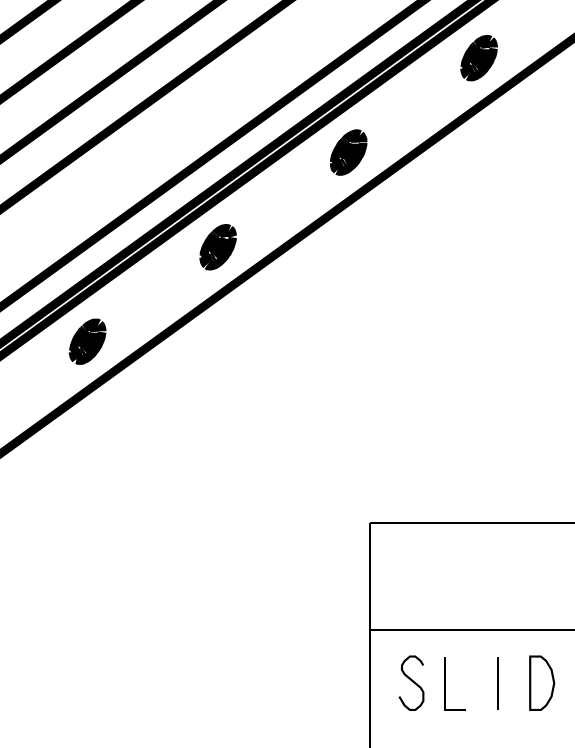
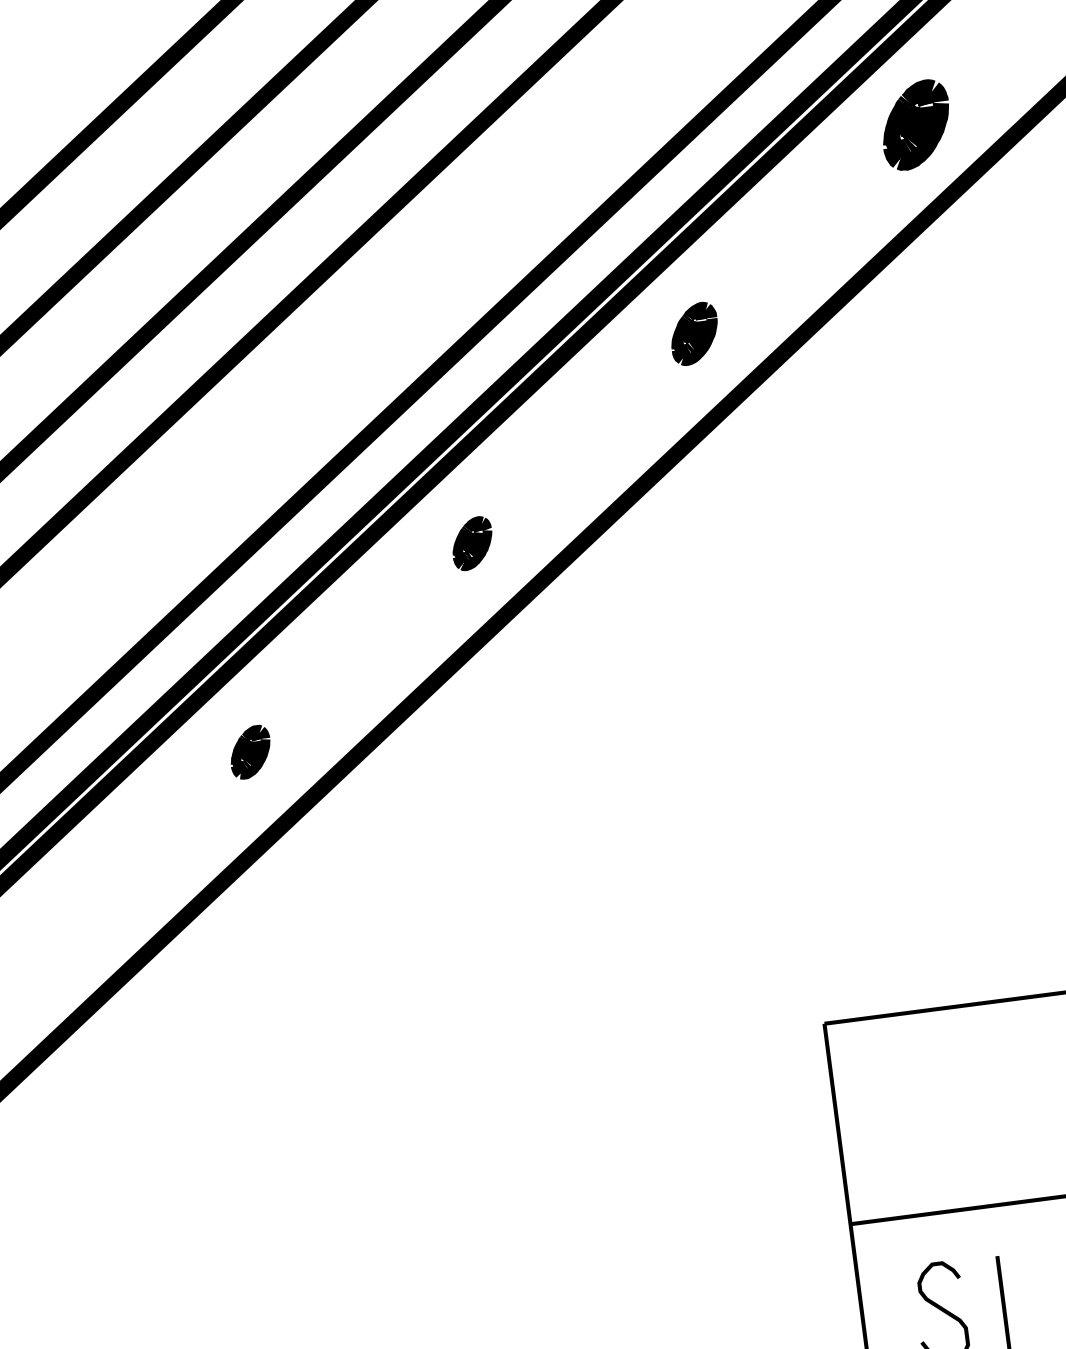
part: (348, 152) -> (694, 333), size x0.7
part: (217, 247) -> (471, 544), size x0.6
part: (87, 341) -> (250, 752), size x0.6

